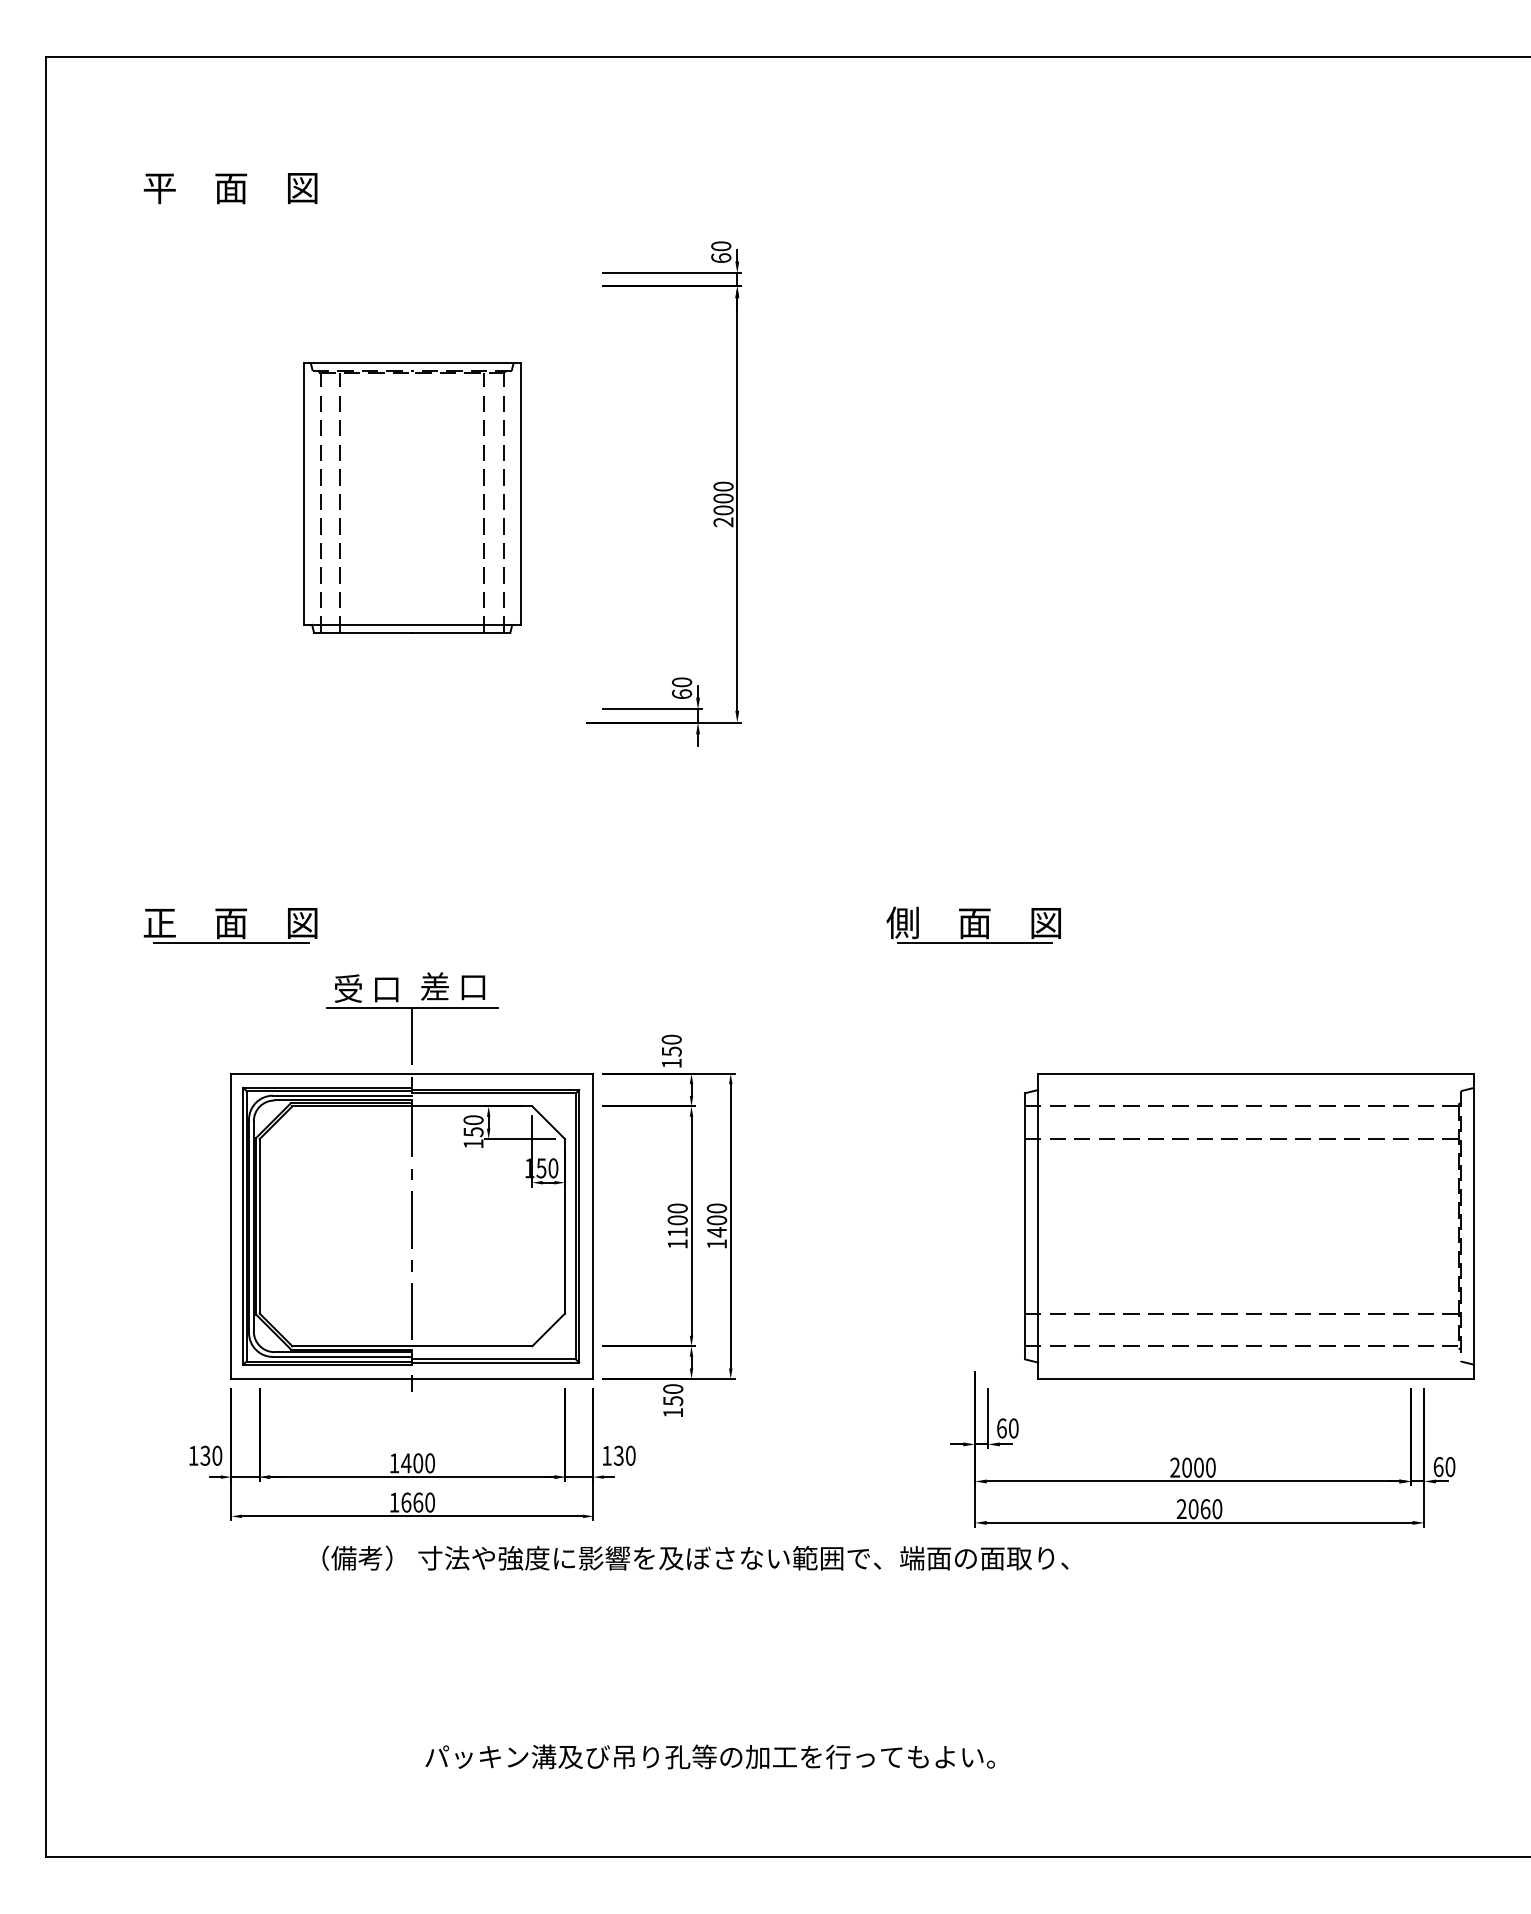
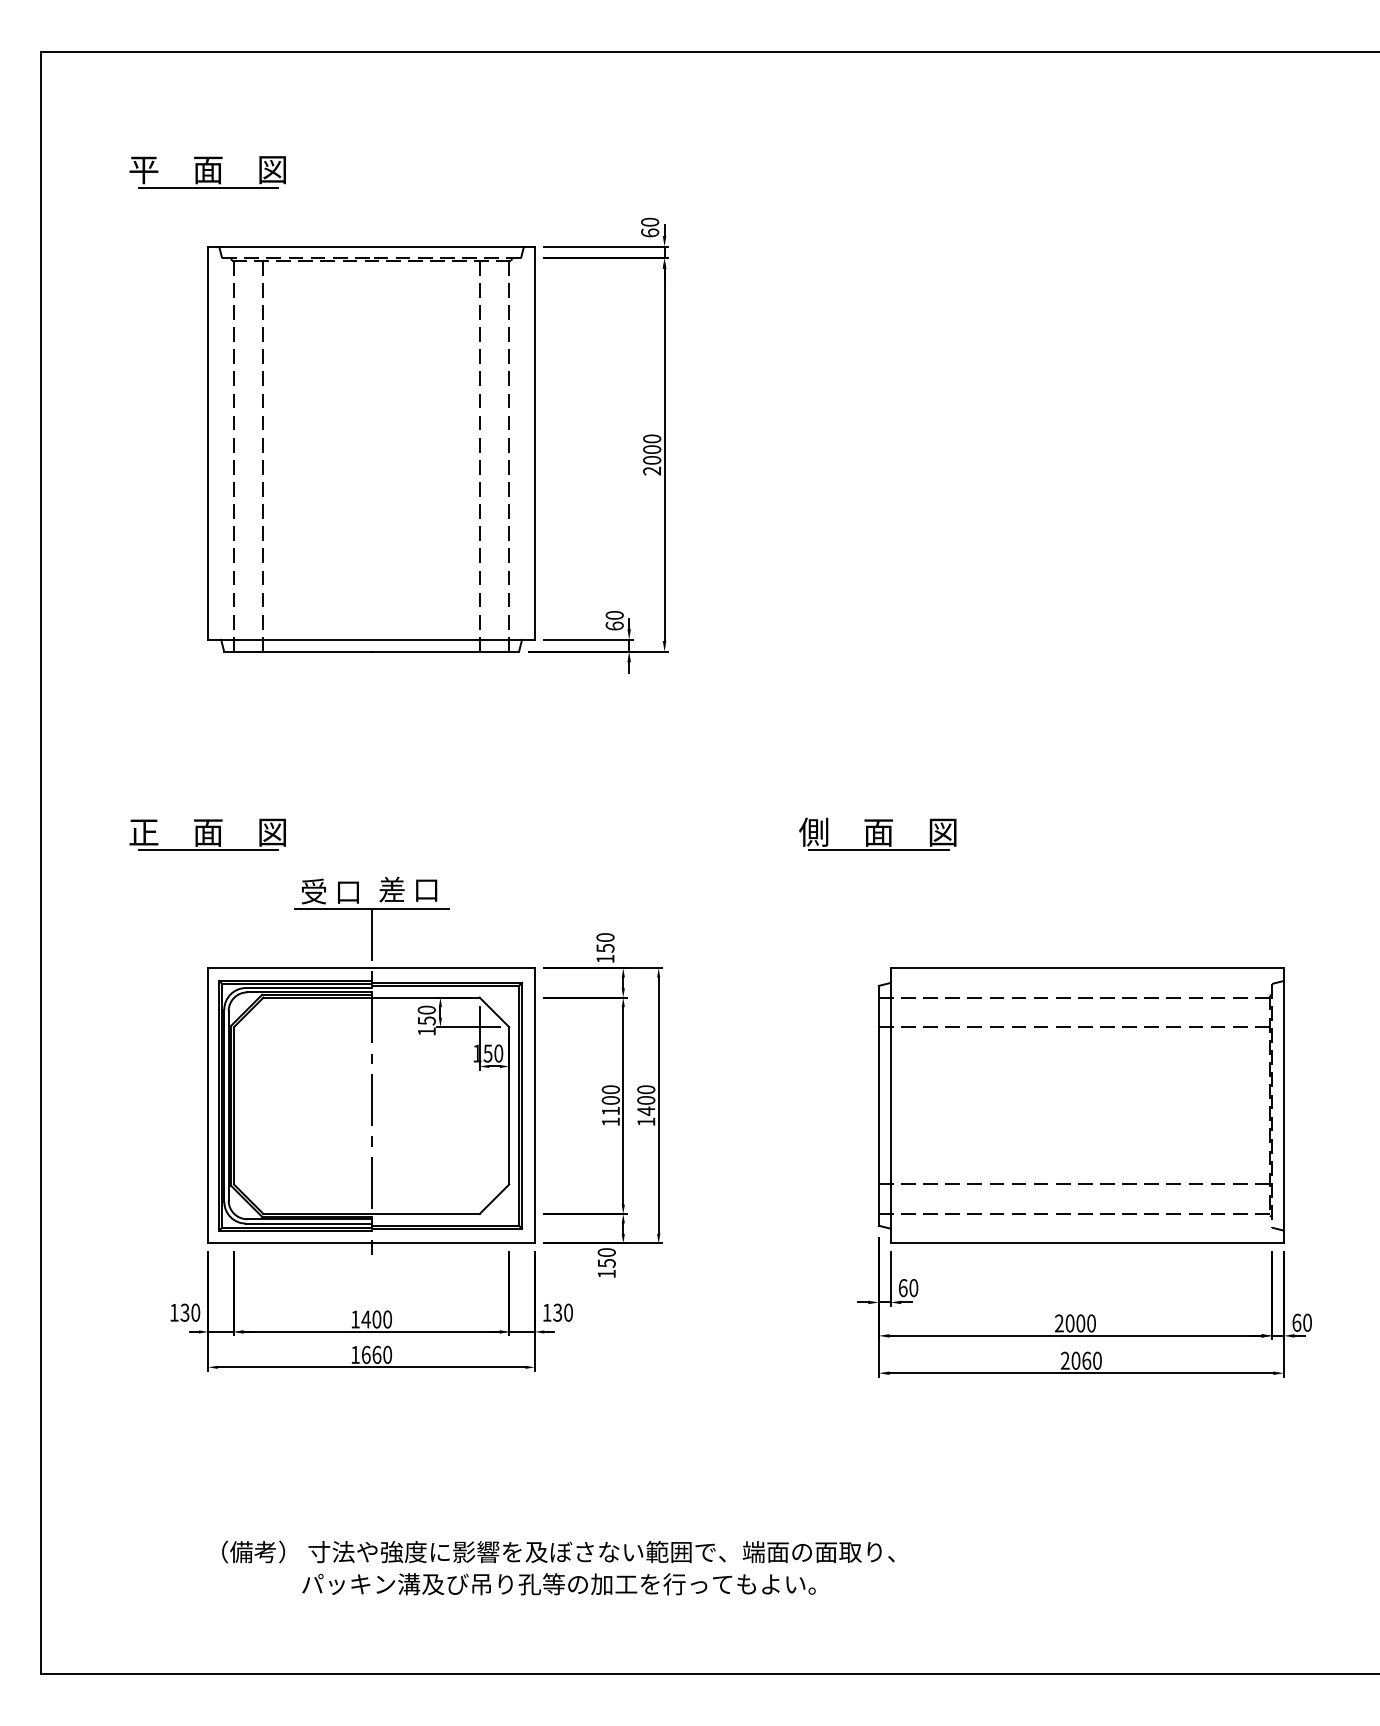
line: (230, 207) -> (207, 187), added
part: (411, 497) -> (370, 448), size x1.67
part: (1249, 1226) -> (1081, 1105), moved
text: (695, 1557) -> (558, 1551), moved
text: (709, 1756) -> (558, 1583), moved

